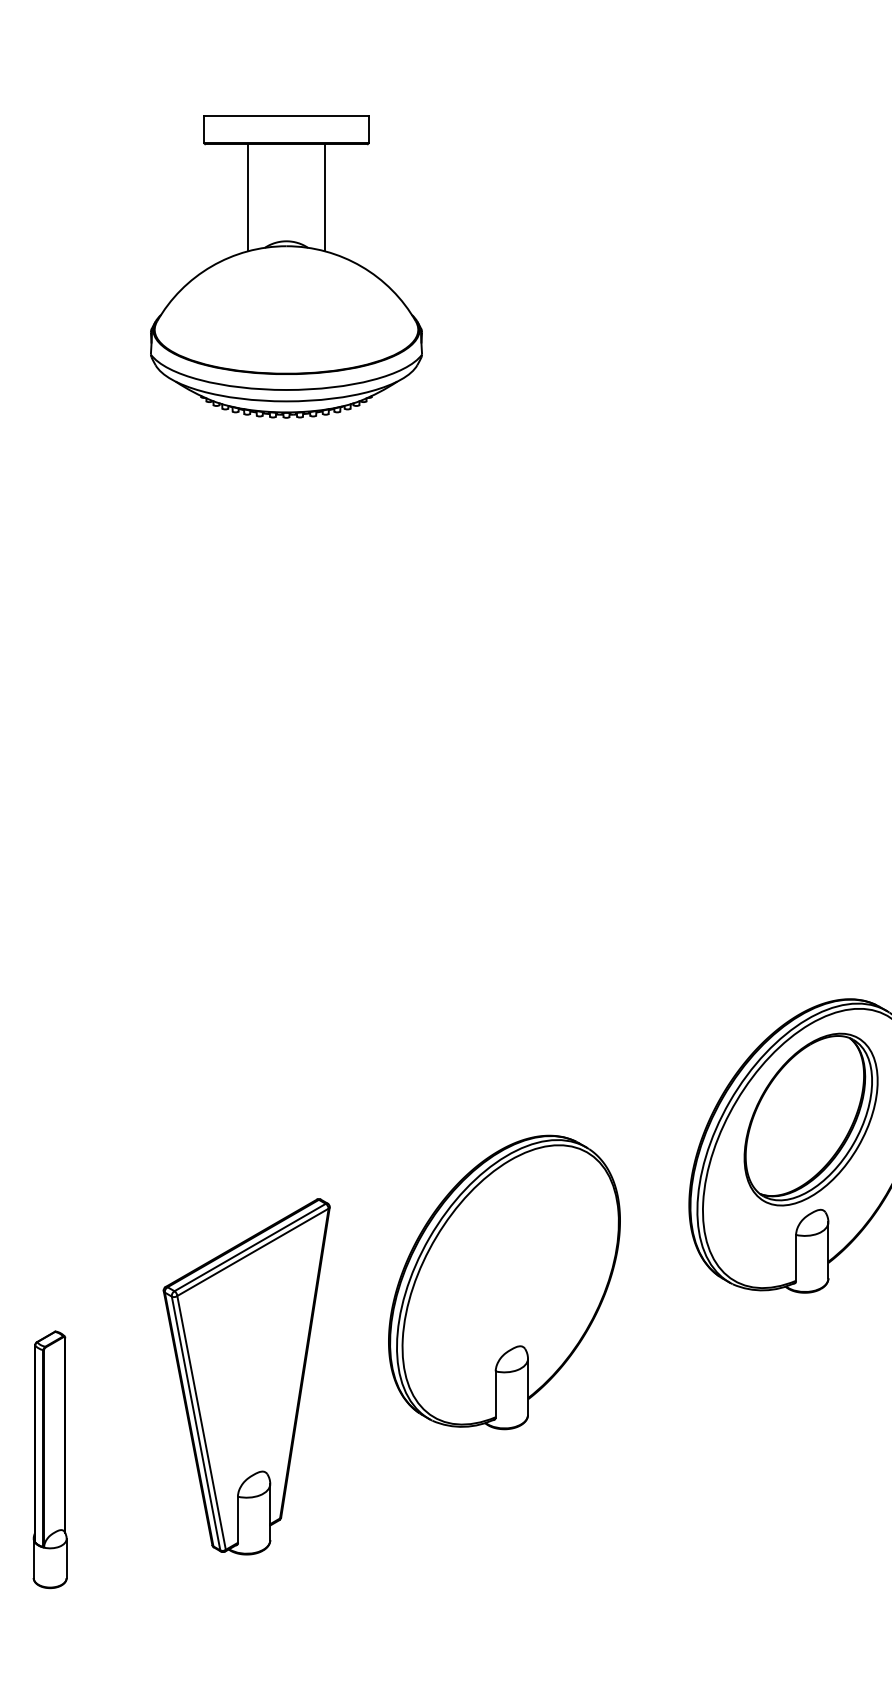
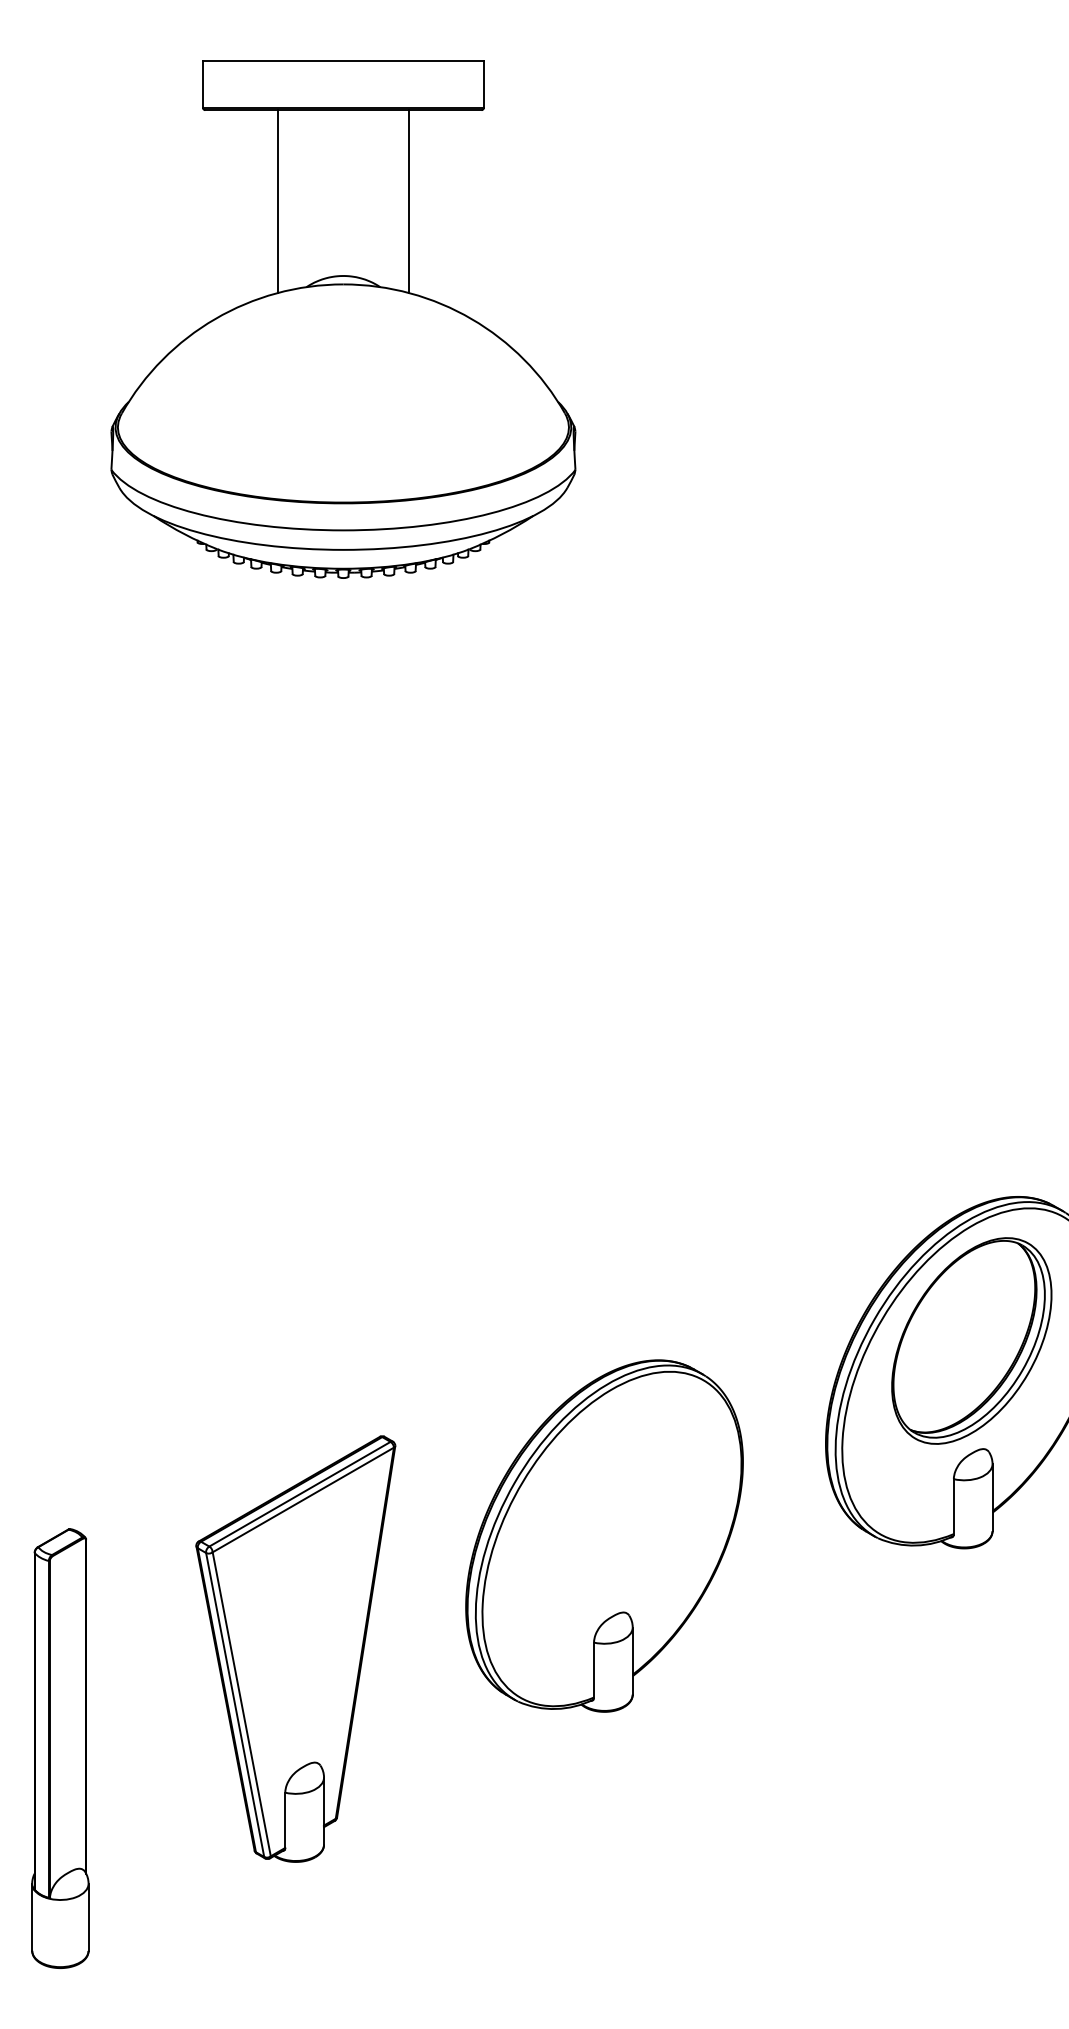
part: (286, 266) -> (343, 319), size x1.43
part: (50, 1459) -> (60, 1748), size x1.43

